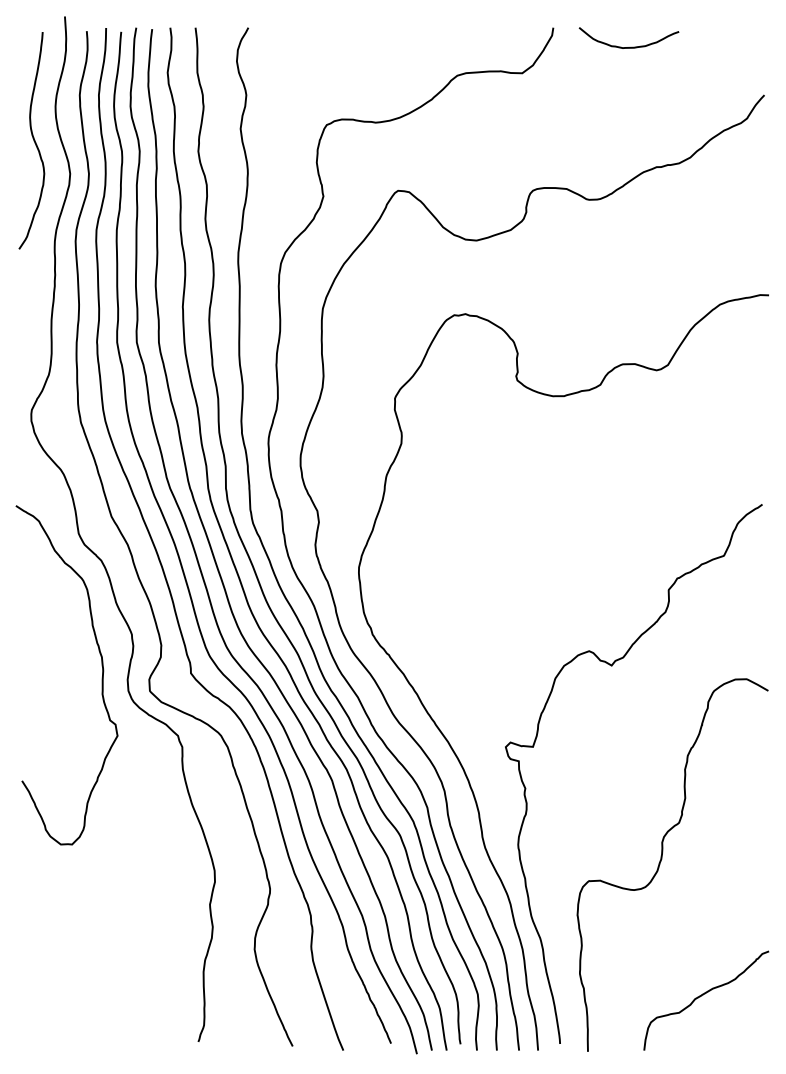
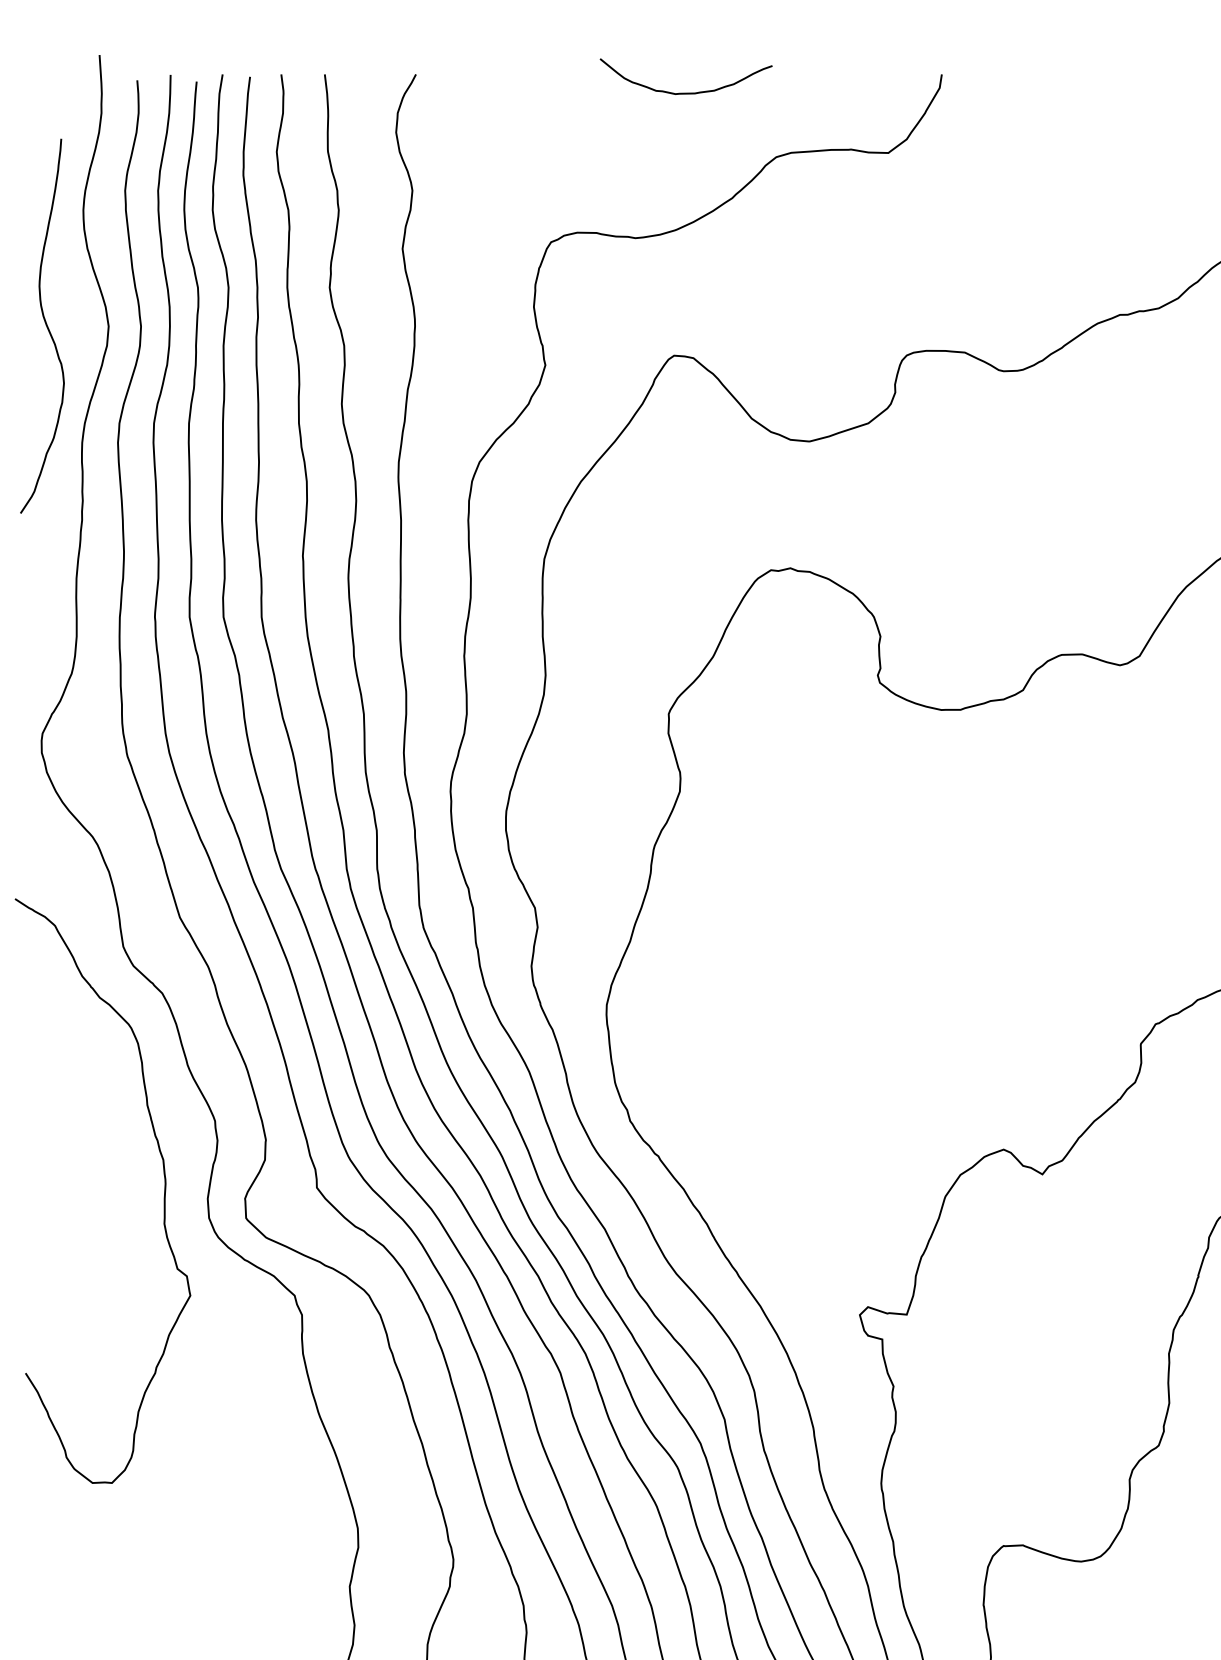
curve: (630, 46) -> (688, 91), moved
curve: (33, 140) -> (45, 325), moved

